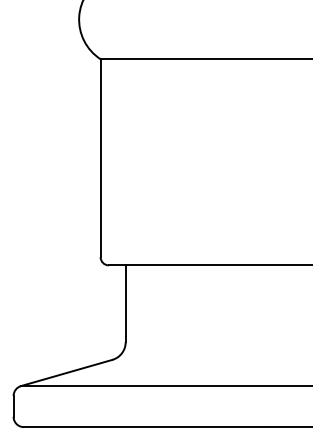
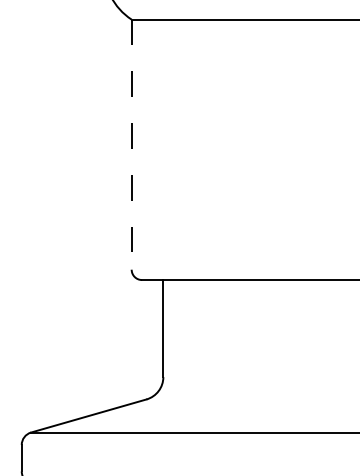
line: (100, 158) -> (131, 145), solid -> dashed

